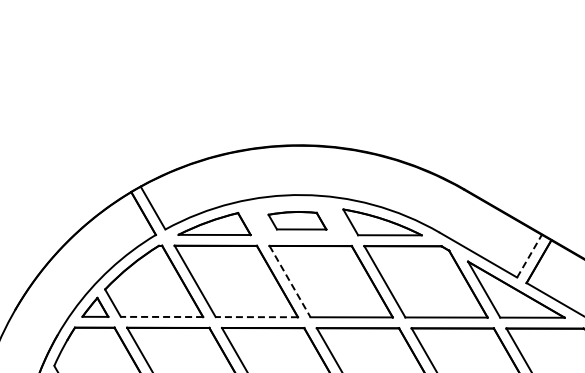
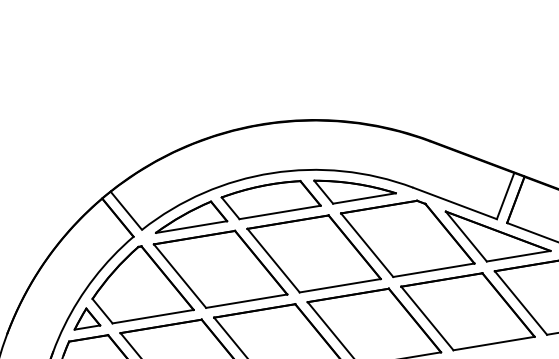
part: (297, 220) -> (270, 199), size x1.67
line: (529, 256) -> (505, 196), dashed -> solid
line: (290, 282) -> (274, 261), dashed -> solid
line: (161, 316) -> (152, 316), dashed -> solid
line: (256, 317) -> (246, 301), dashed -> solid

